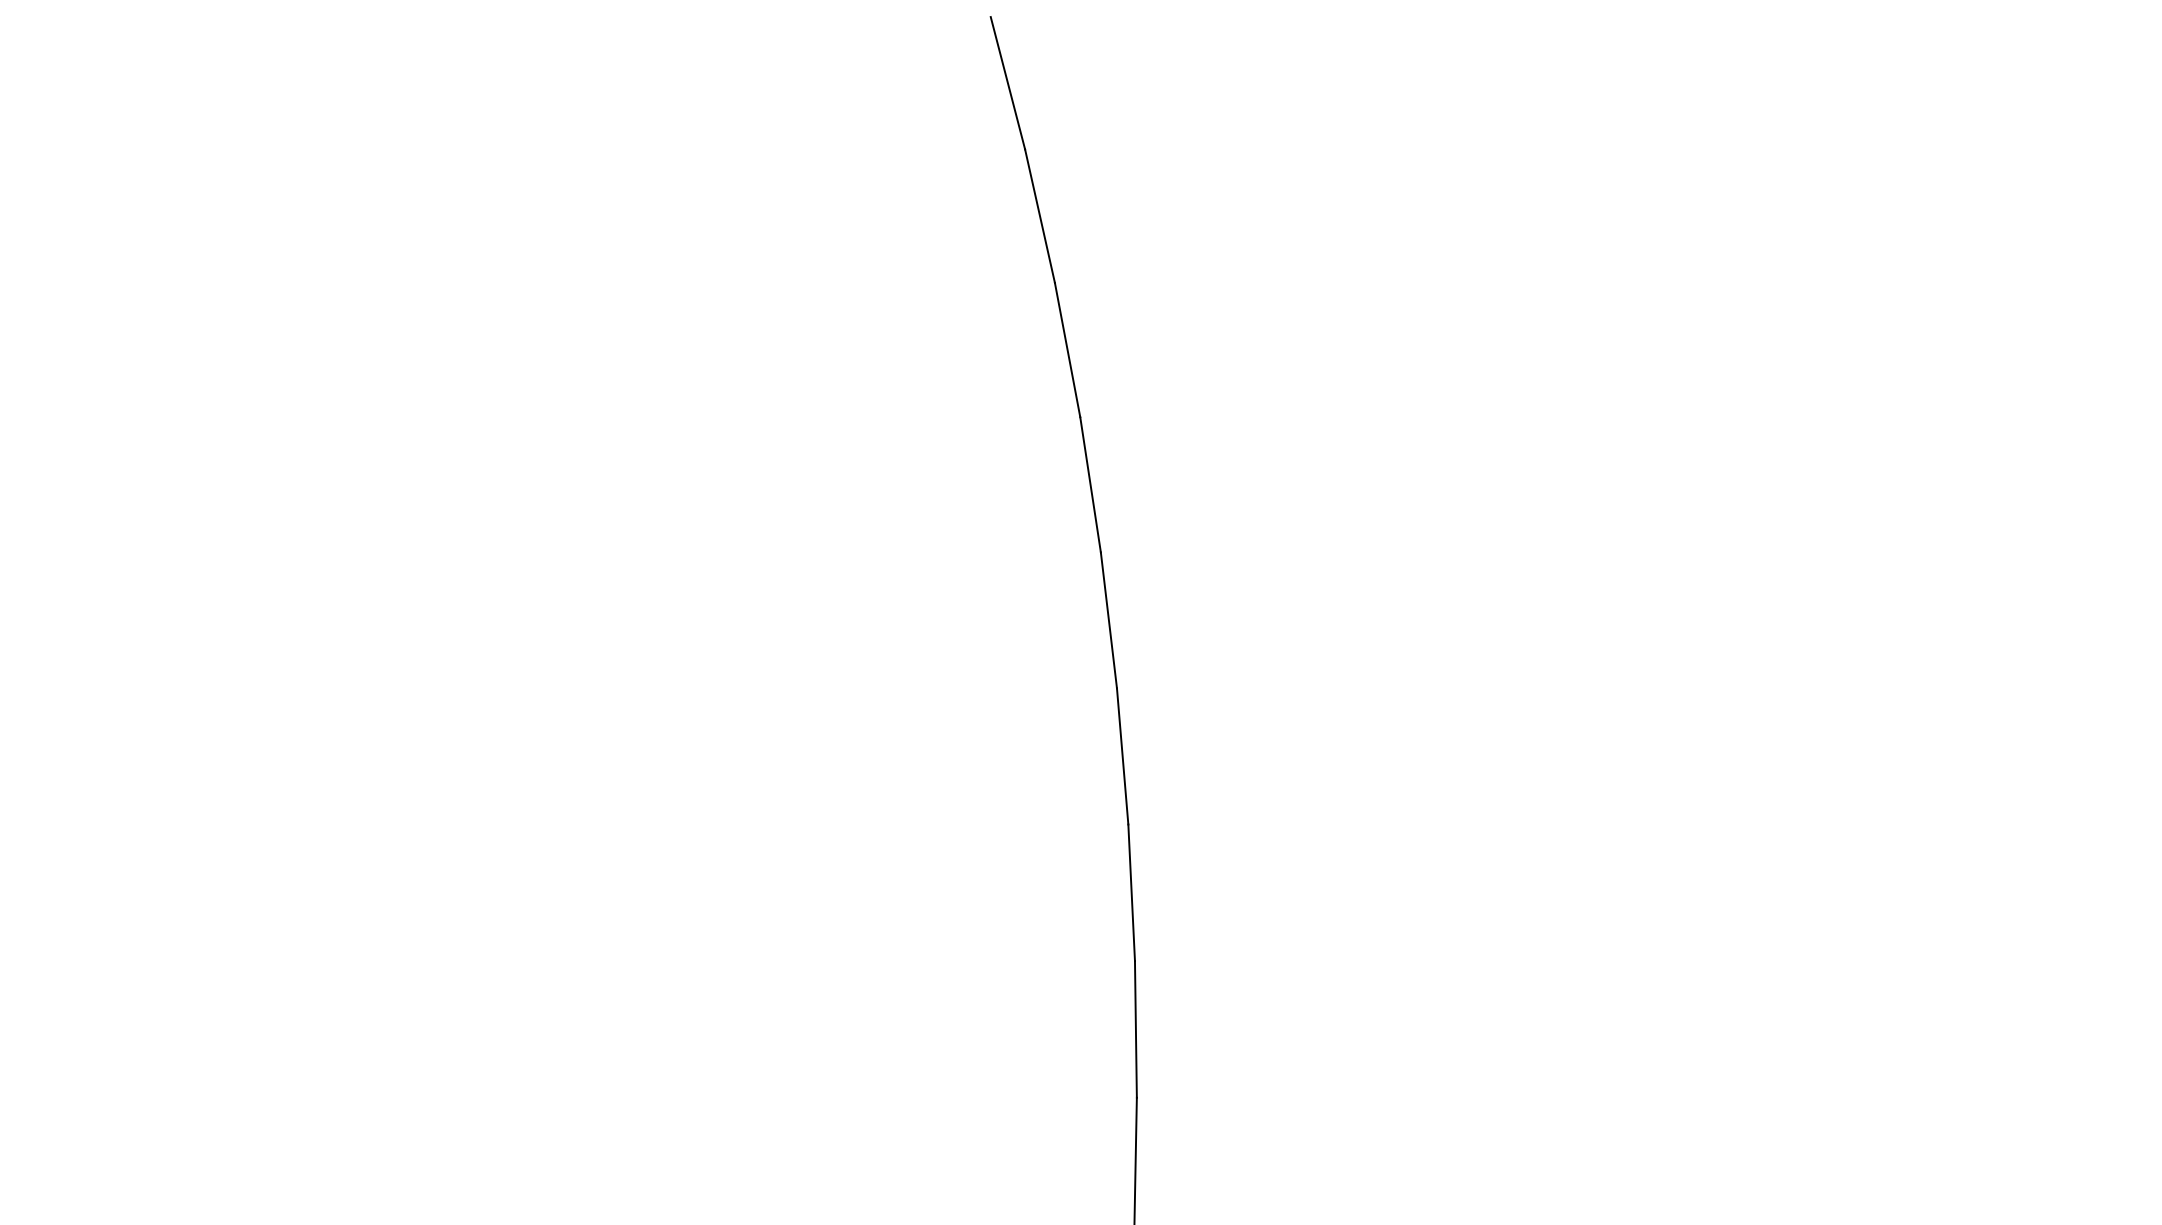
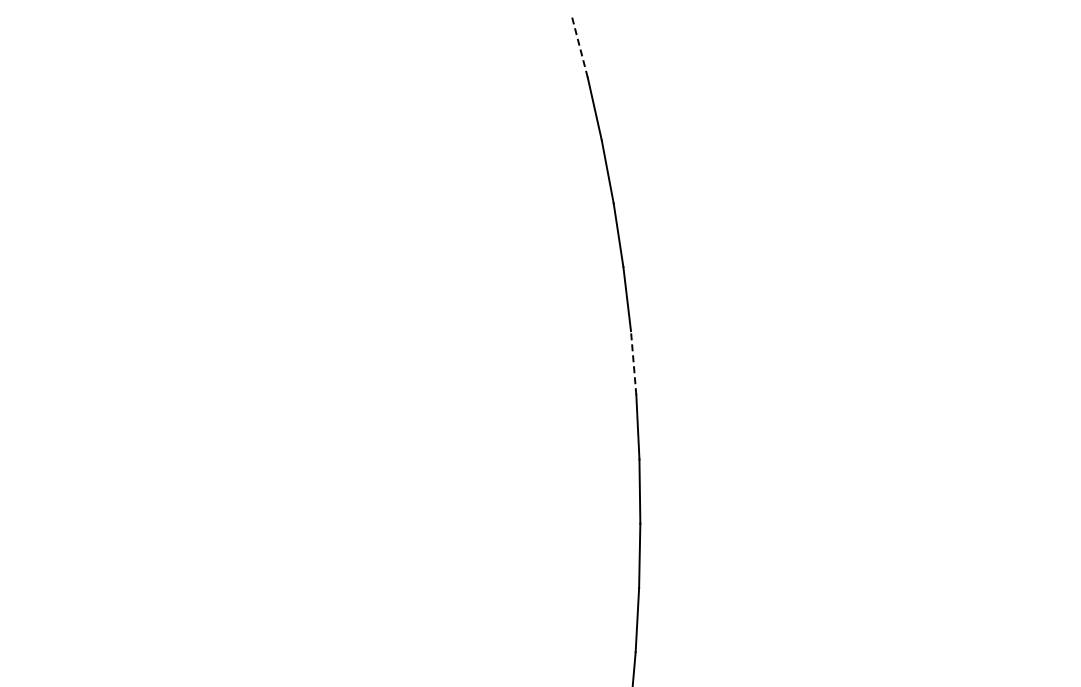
line: (1007, 83) -> (579, 46), solid -> dashed
line: (1122, 755) -> (633, 362), solid -> dashed

